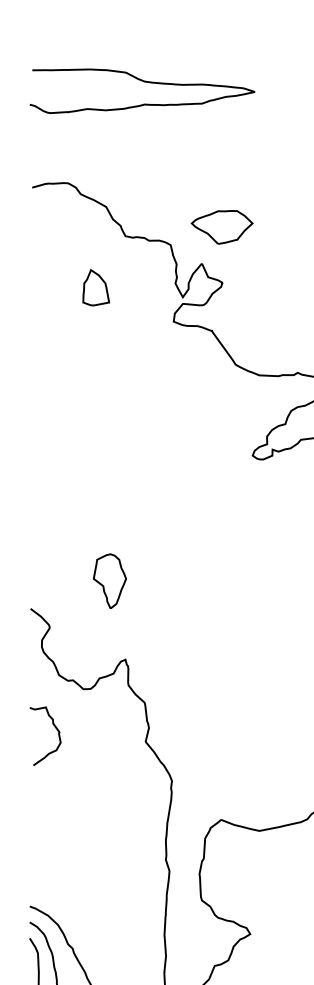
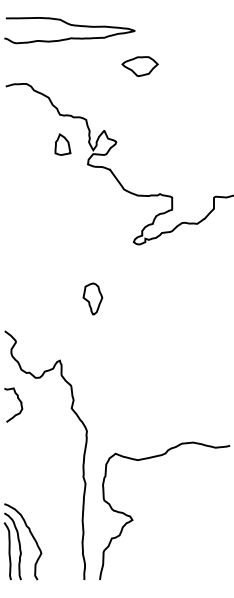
part: (221, 227) -> (139, 66), moved
part: (95, 287) -> (62, 144), moved
part: (109, 580) -> (92, 298), moved

